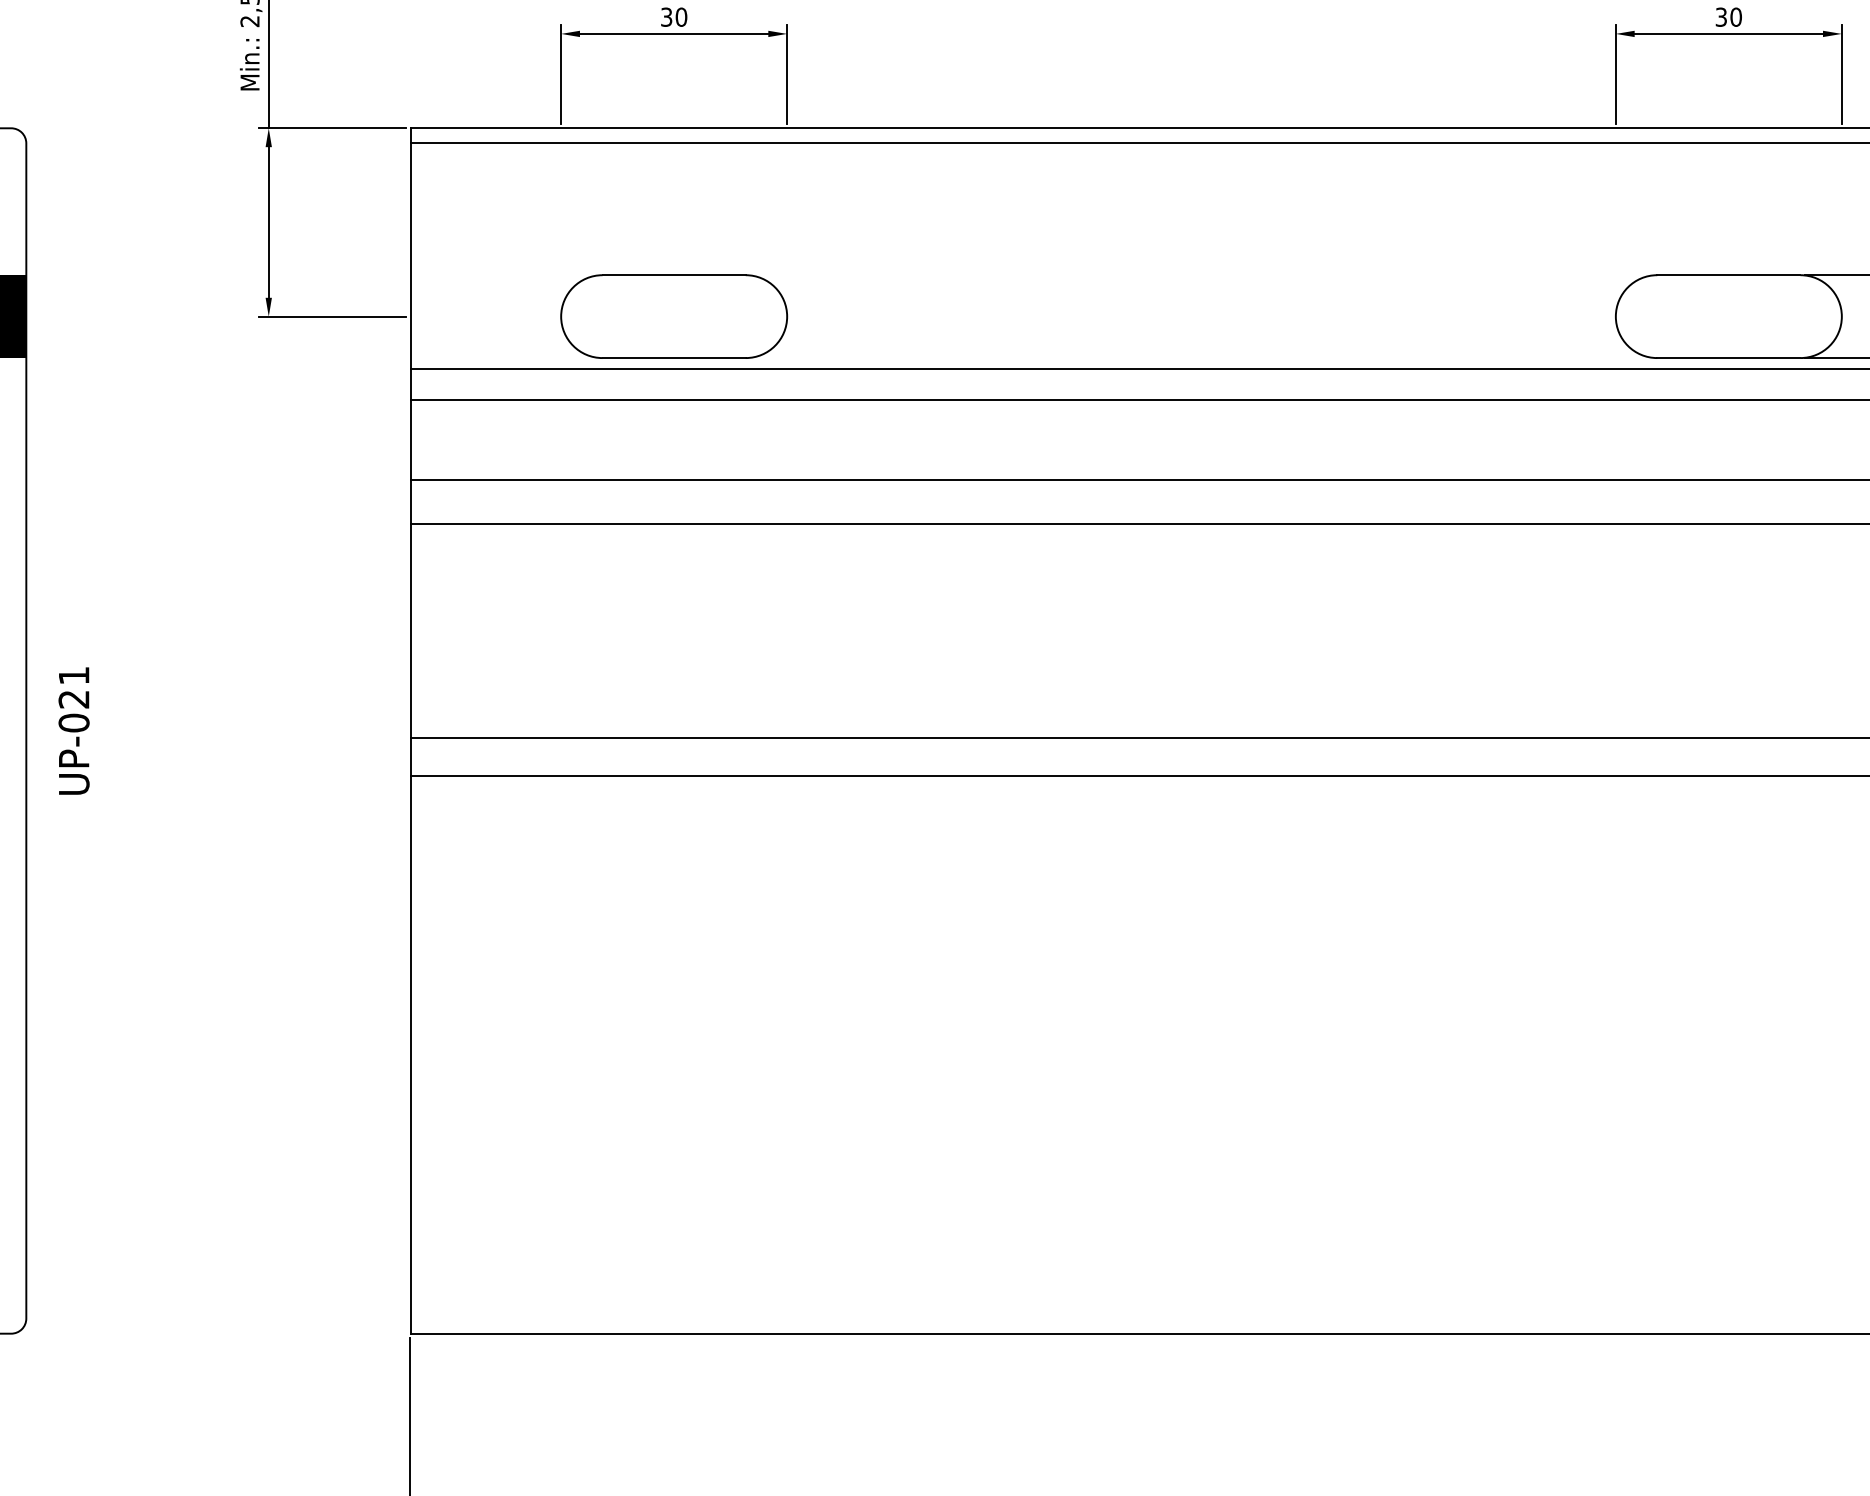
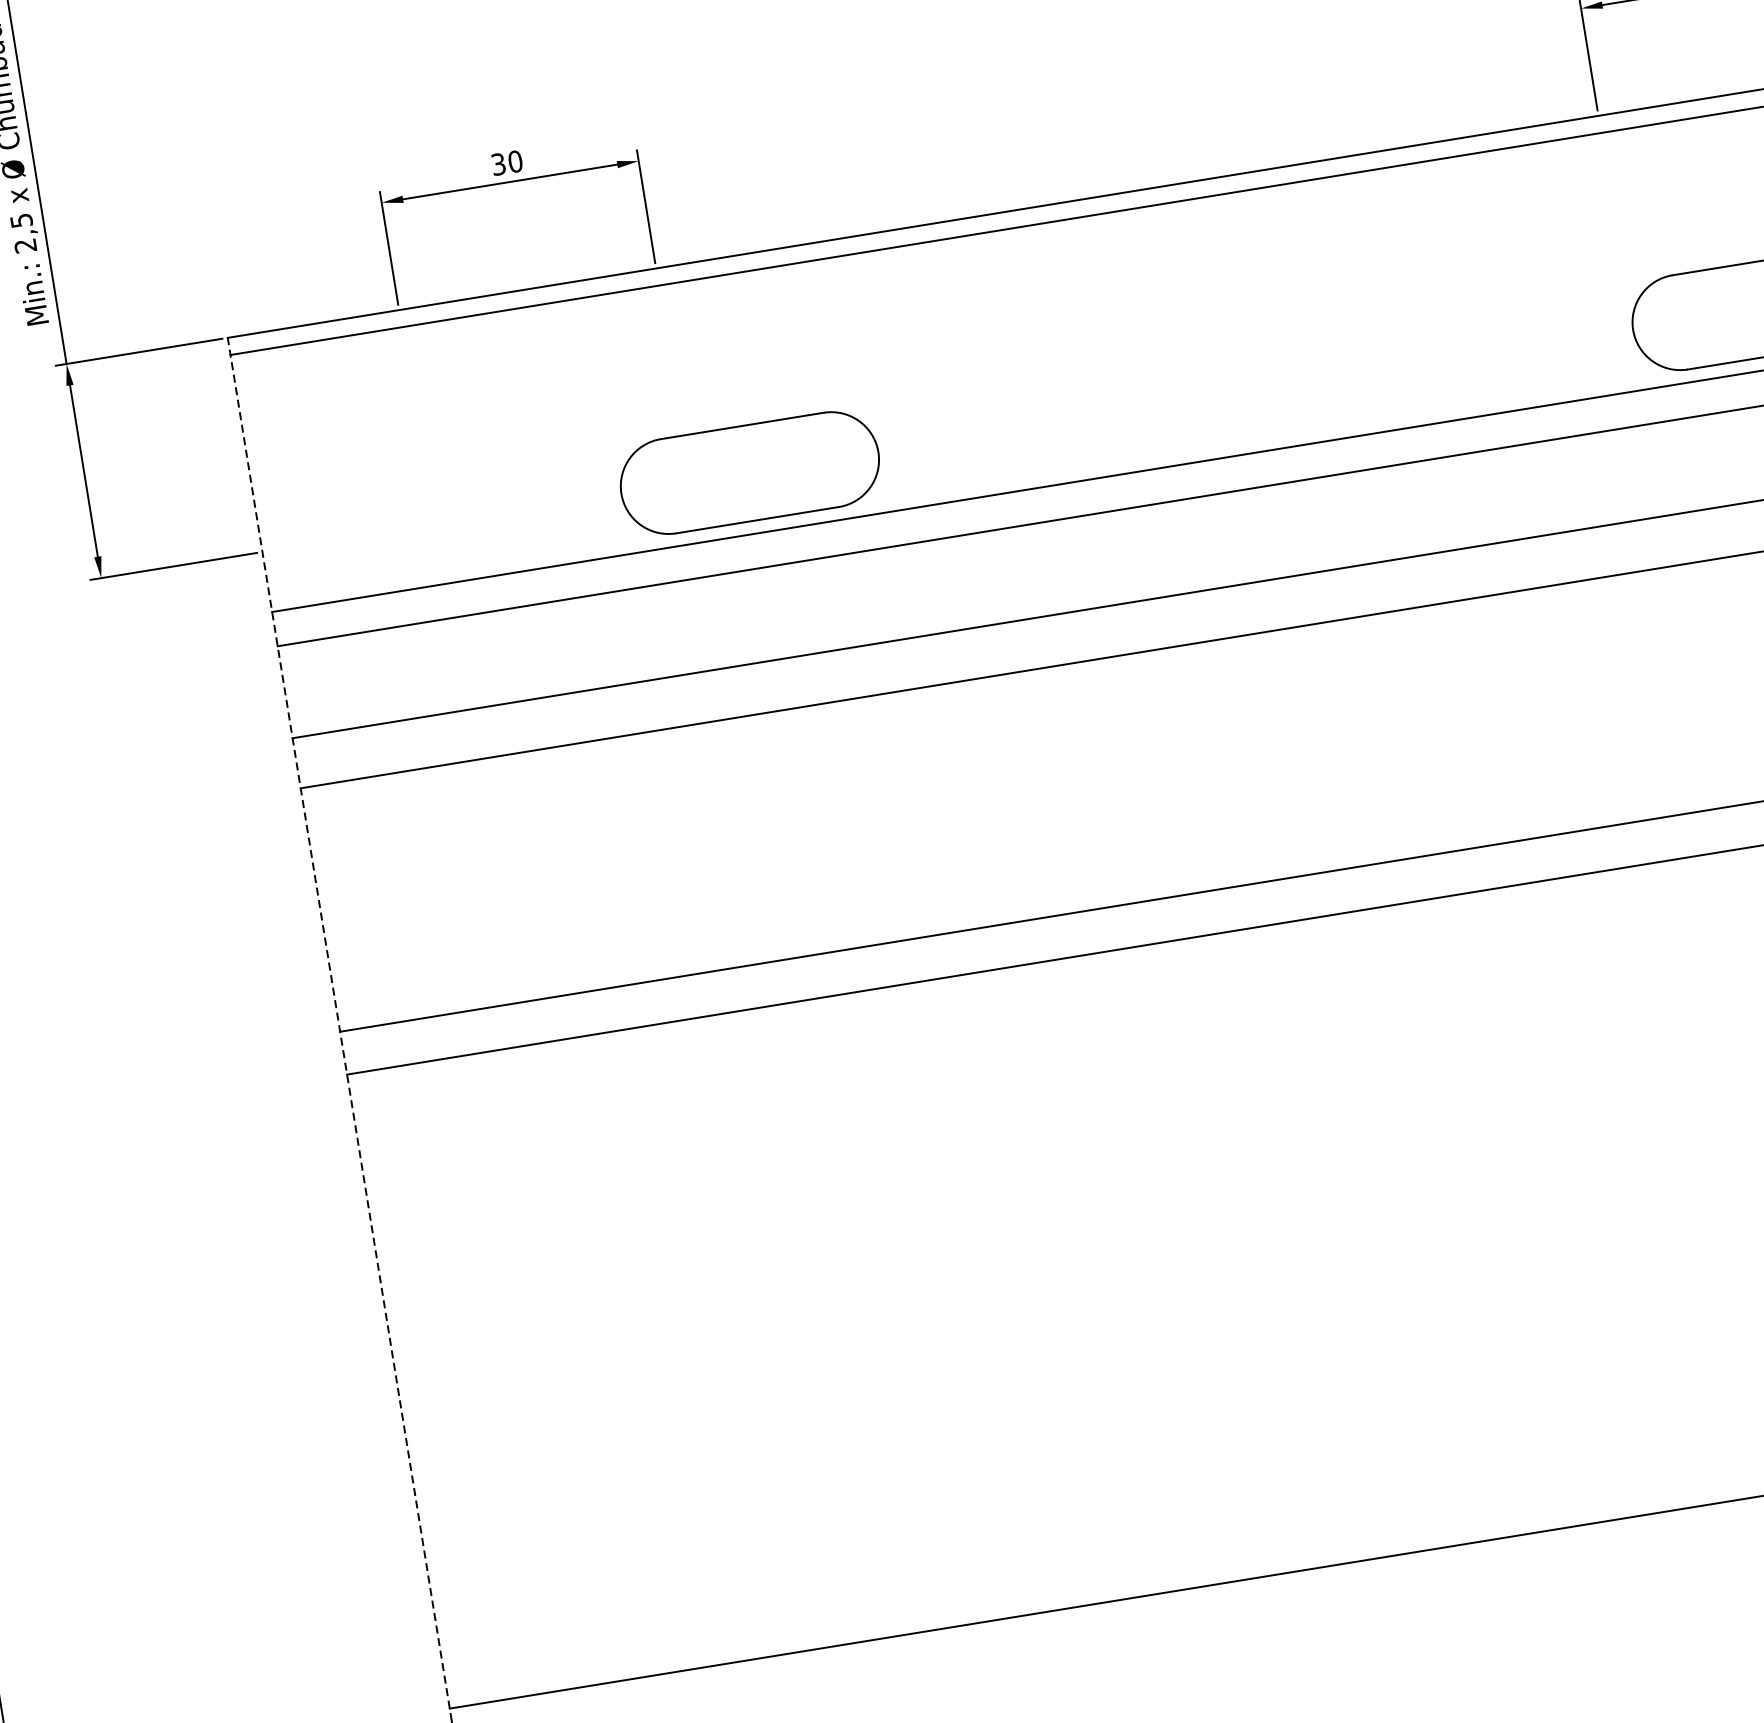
part: (674, 316) -> (750, 472), moved
line: (410, 731) -> (338, 1023), solid -> dashed

